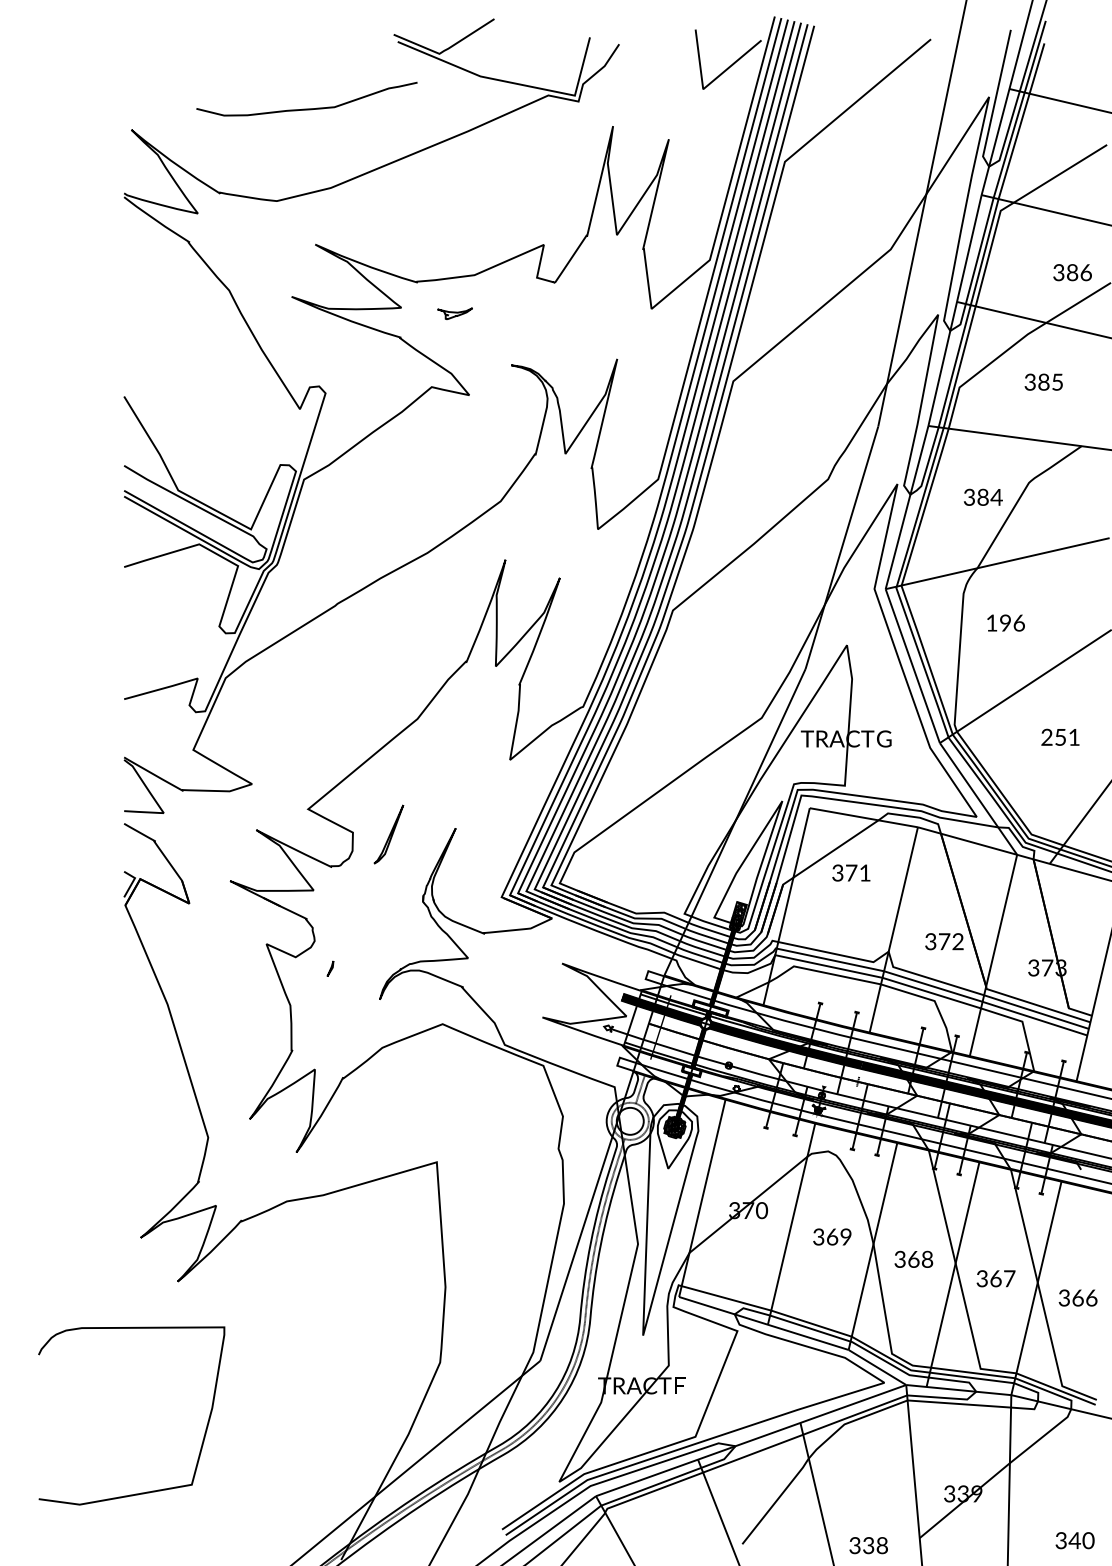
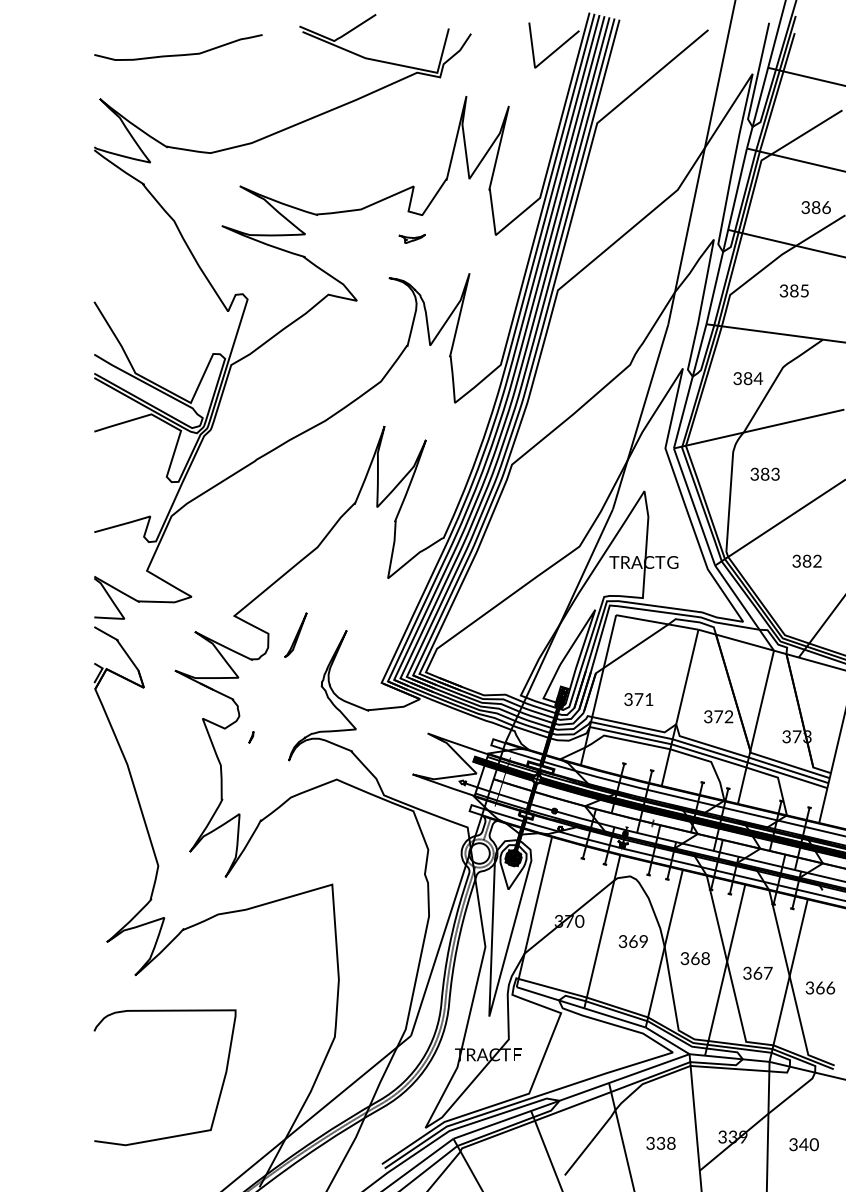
curve: (307, 108) -> (178, 54), moved
part: (454, 313) -> (411, 238), moved
text: (1004, 622) -> (764, 473), 196 -> 383
text: (1059, 736) -> (806, 560), 251 -> 382
text: (850, 873) -> (638, 699), moved
curve: (201, 1440) -> (218, 1096), moved
text: (1074, 1540) -> (803, 1144), moved
text: (868, 1545) -> (660, 1143), moved

